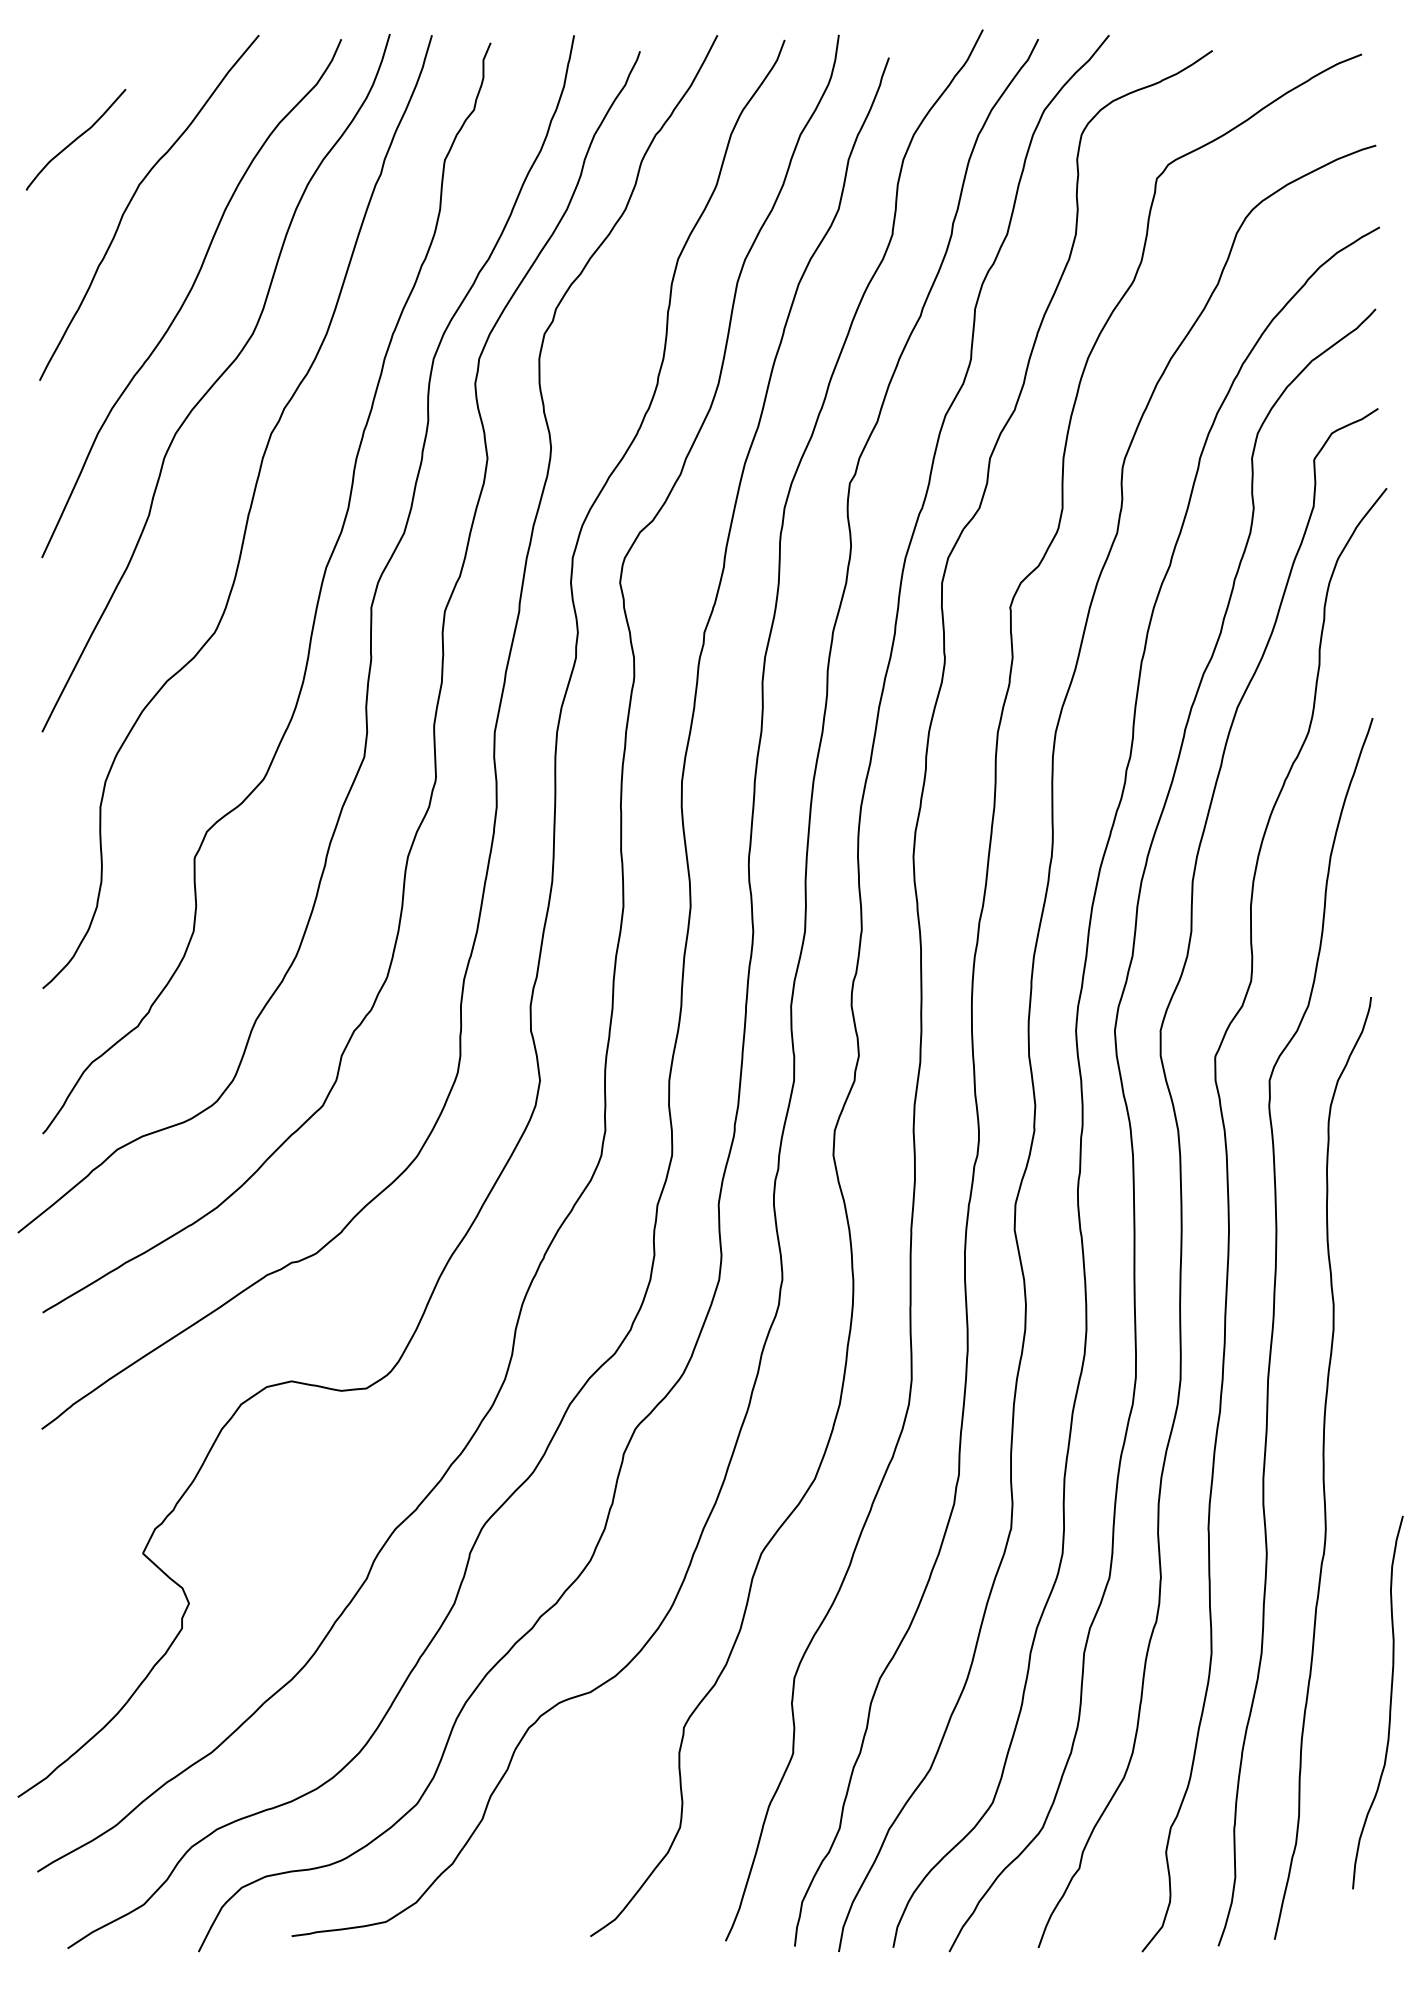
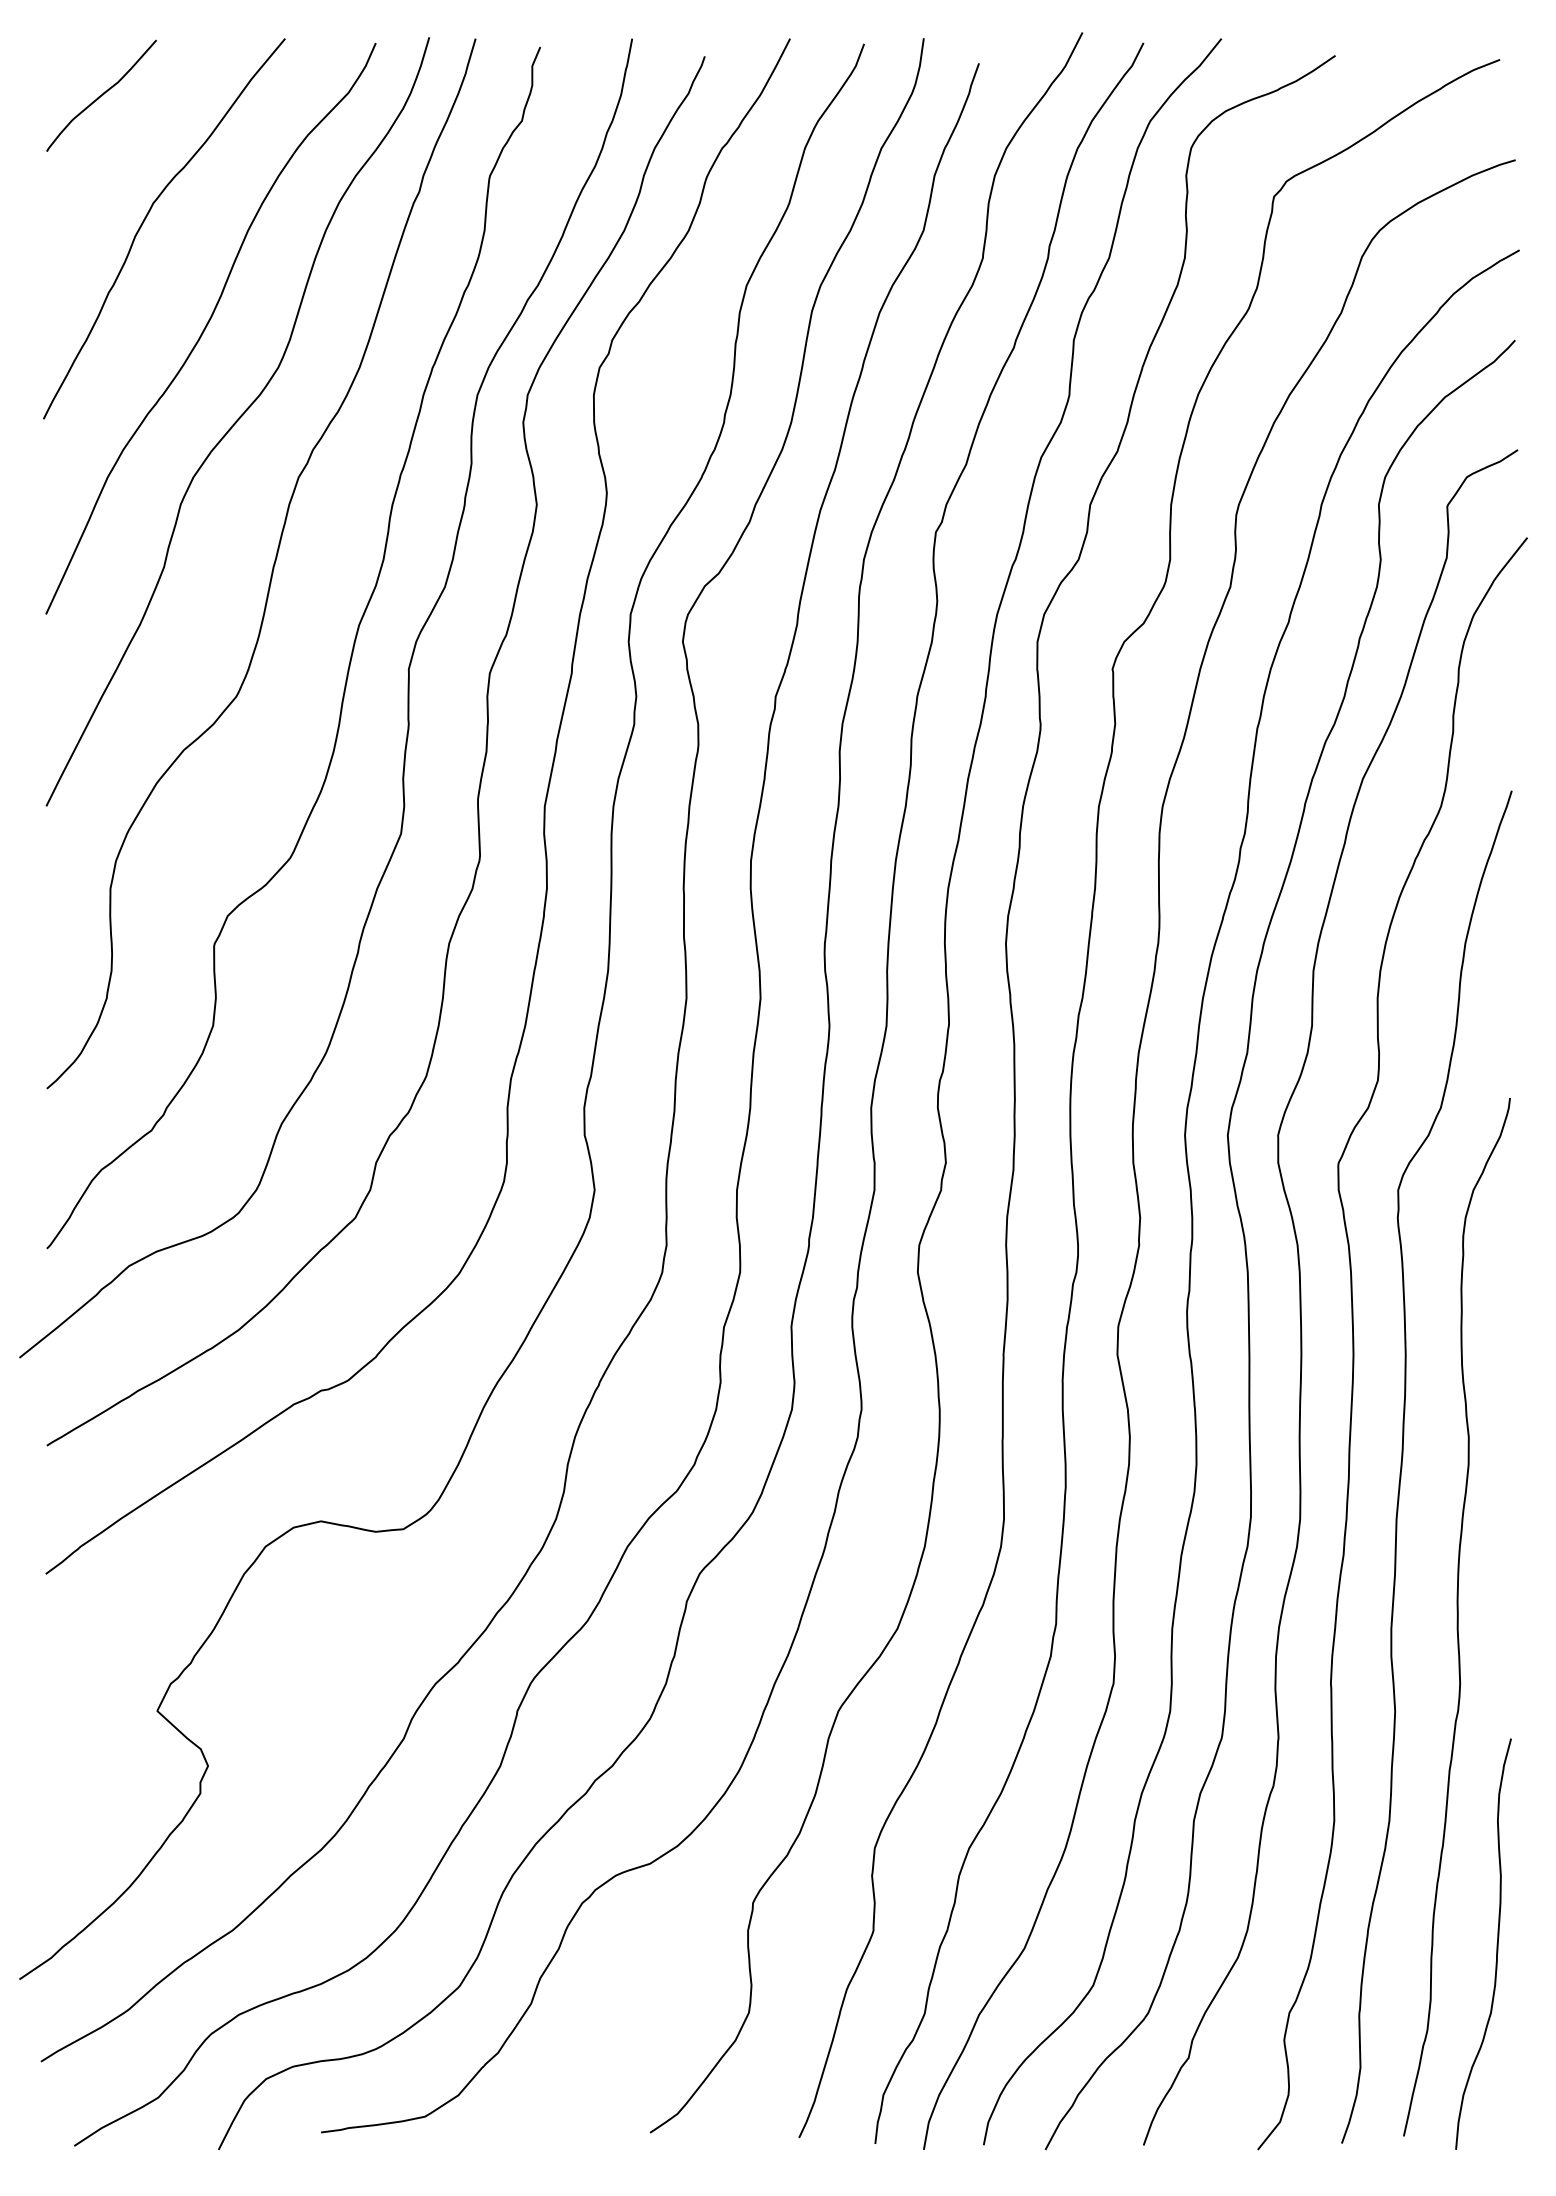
curve: (75, 139) -> (101, 95), moved
curve: (1389, 1701) -> (1496, 1943), moved

